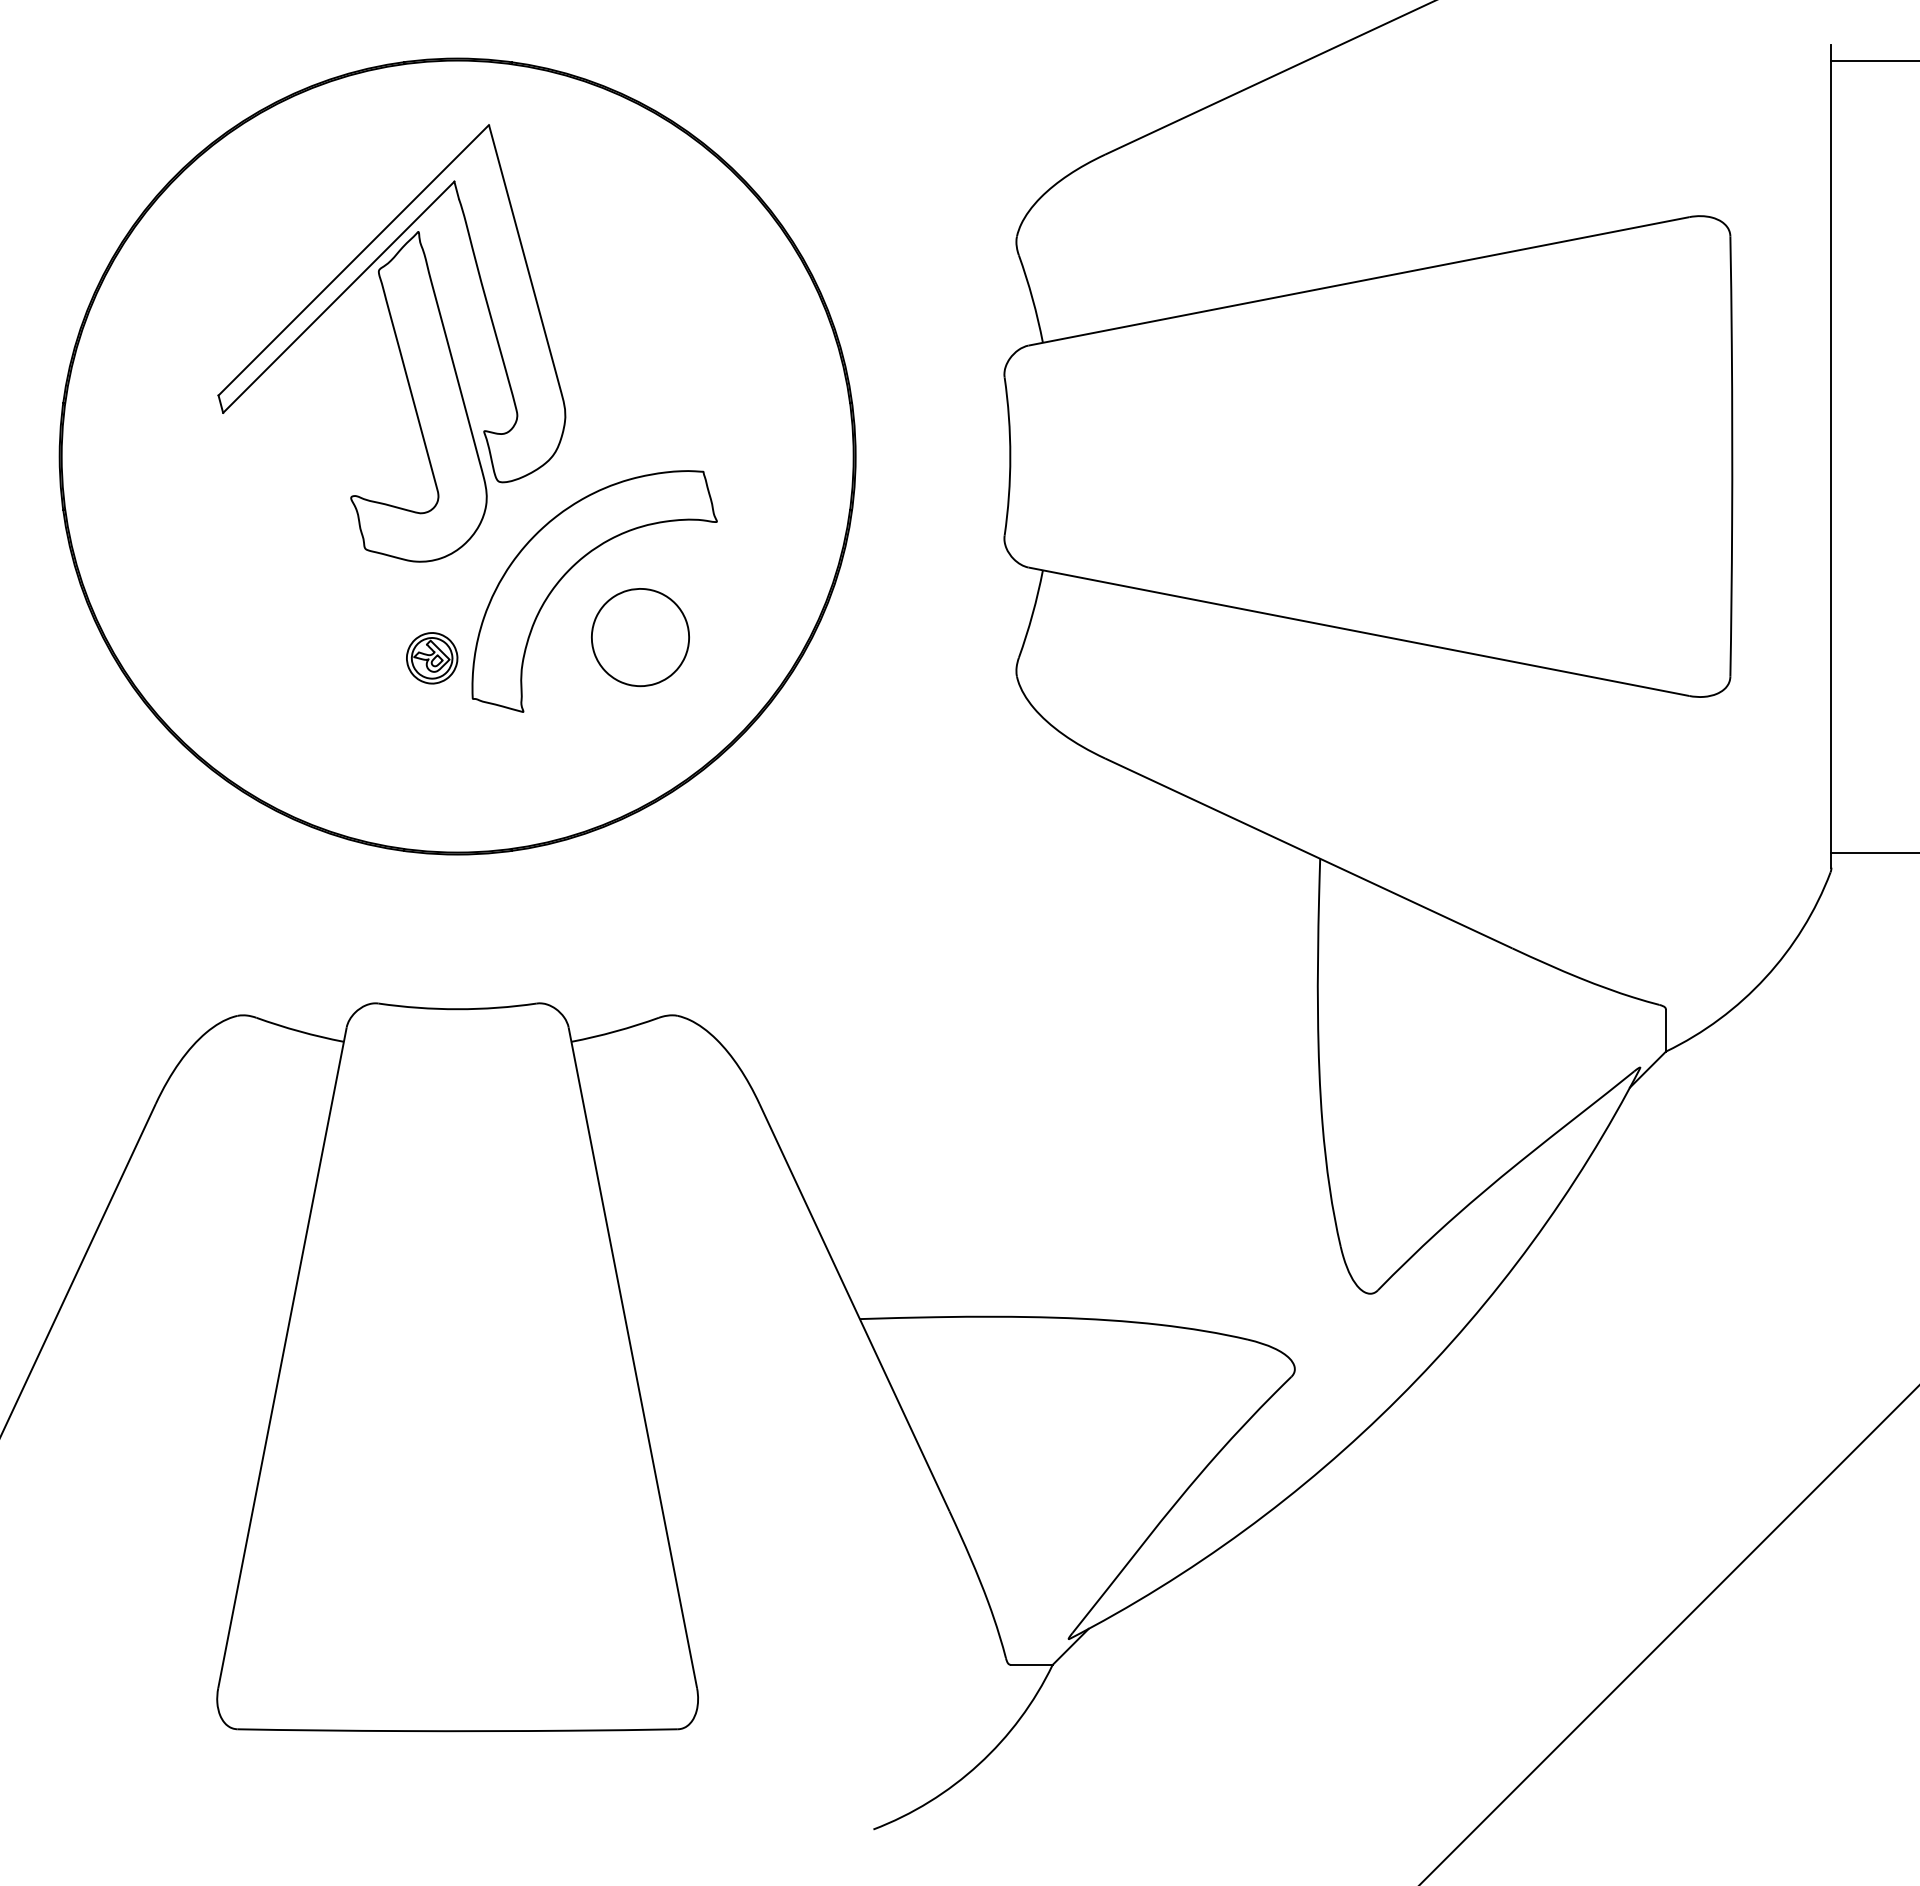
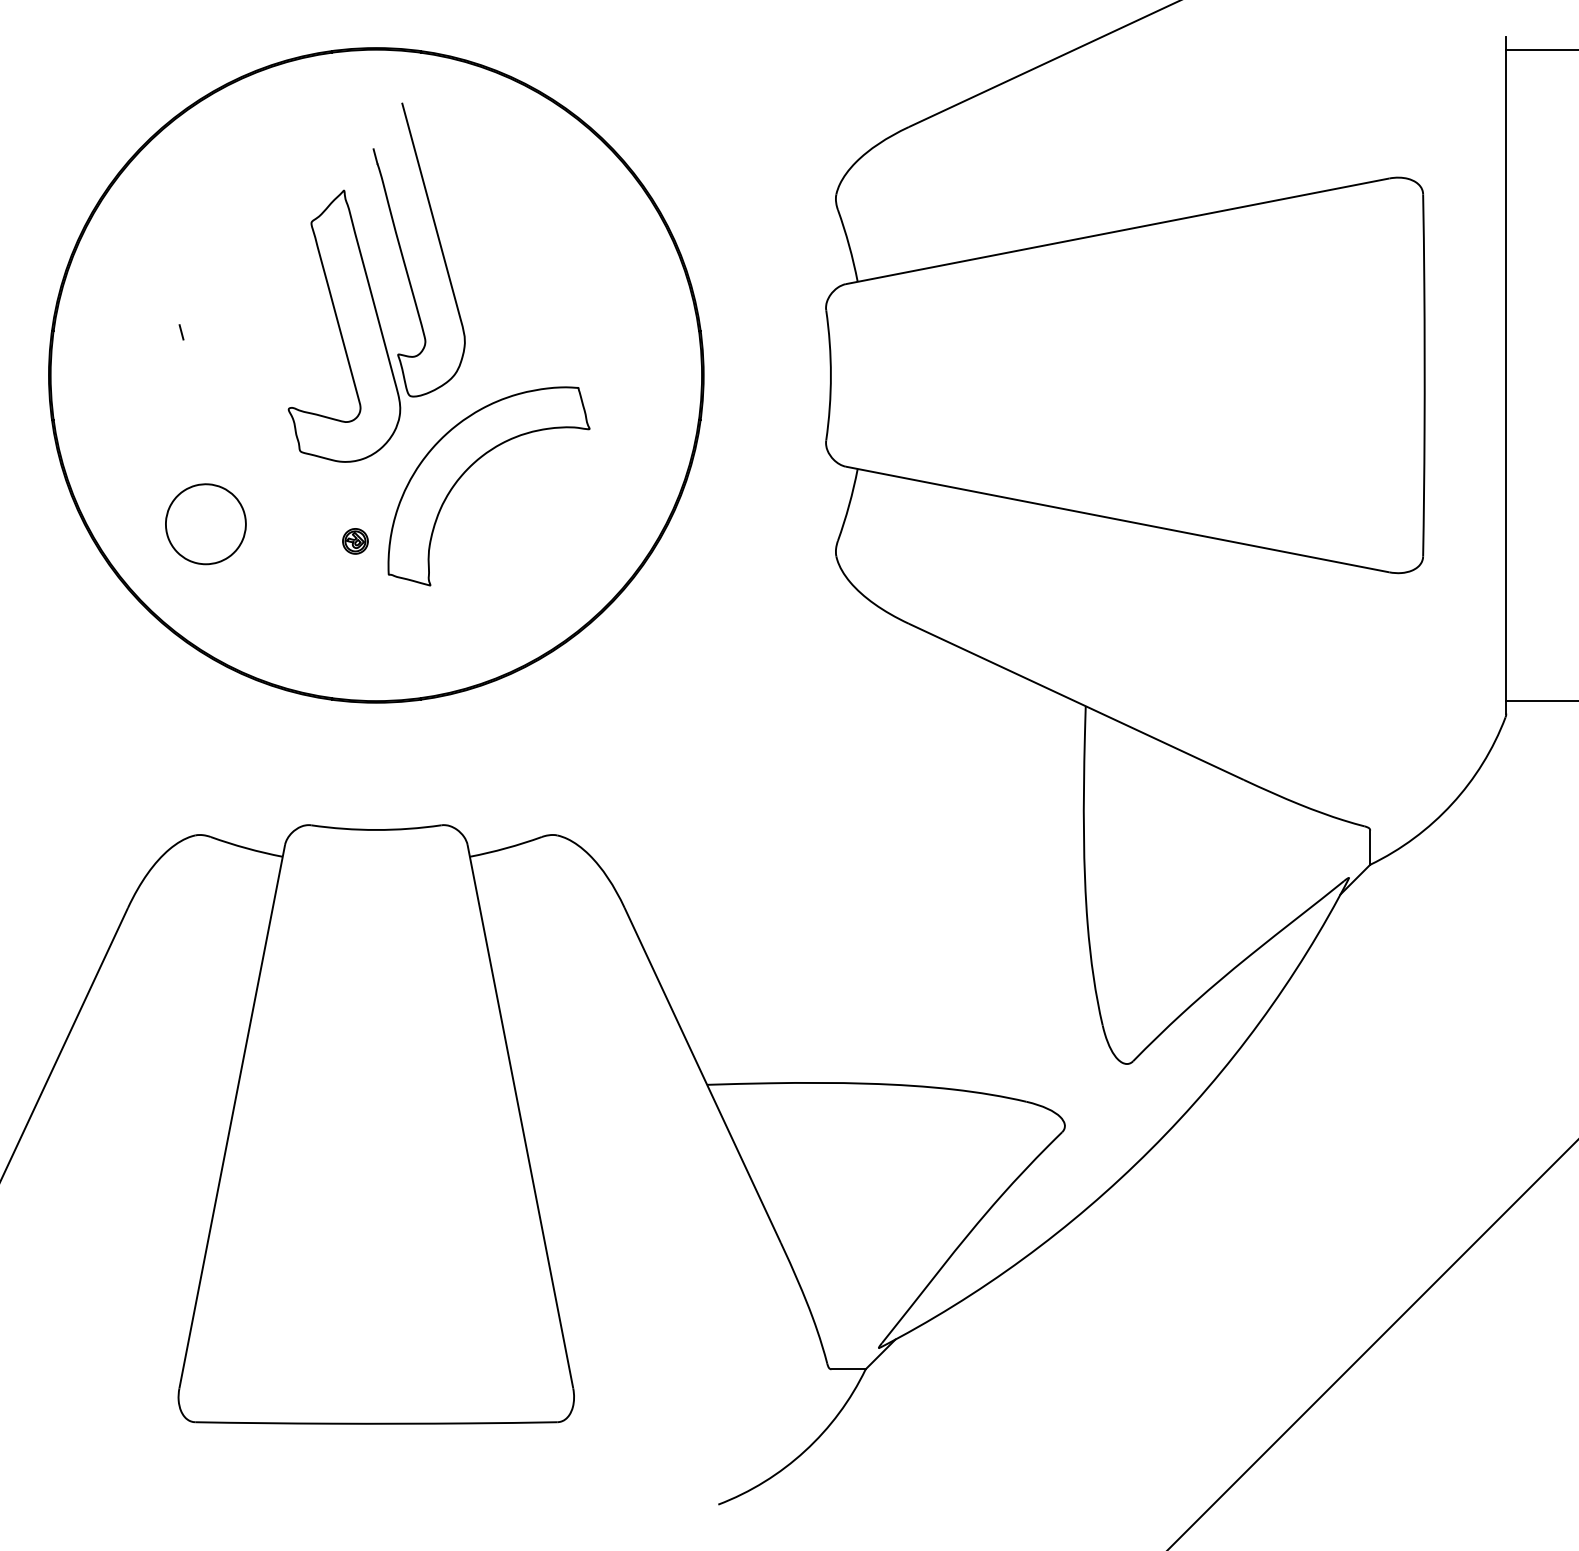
line: (353, 260) -> (290, 214), removed
line: (338, 296) -> (278, 243), removed
part: (640, 637) -> (205, 524), moved
part: (432, 658) -> (355, 541), size x0.6

